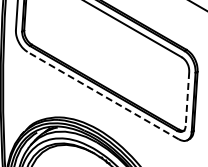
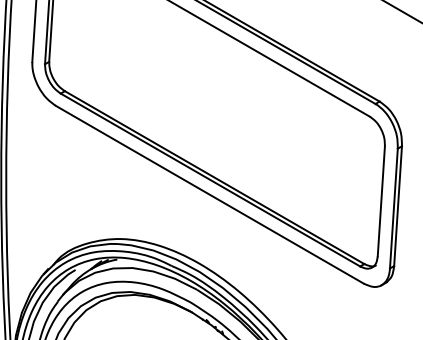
line: (102, 95) -> (208, 194), dashed -> solid
line: (187, 99) -> (381, 202), dashed -> solid

